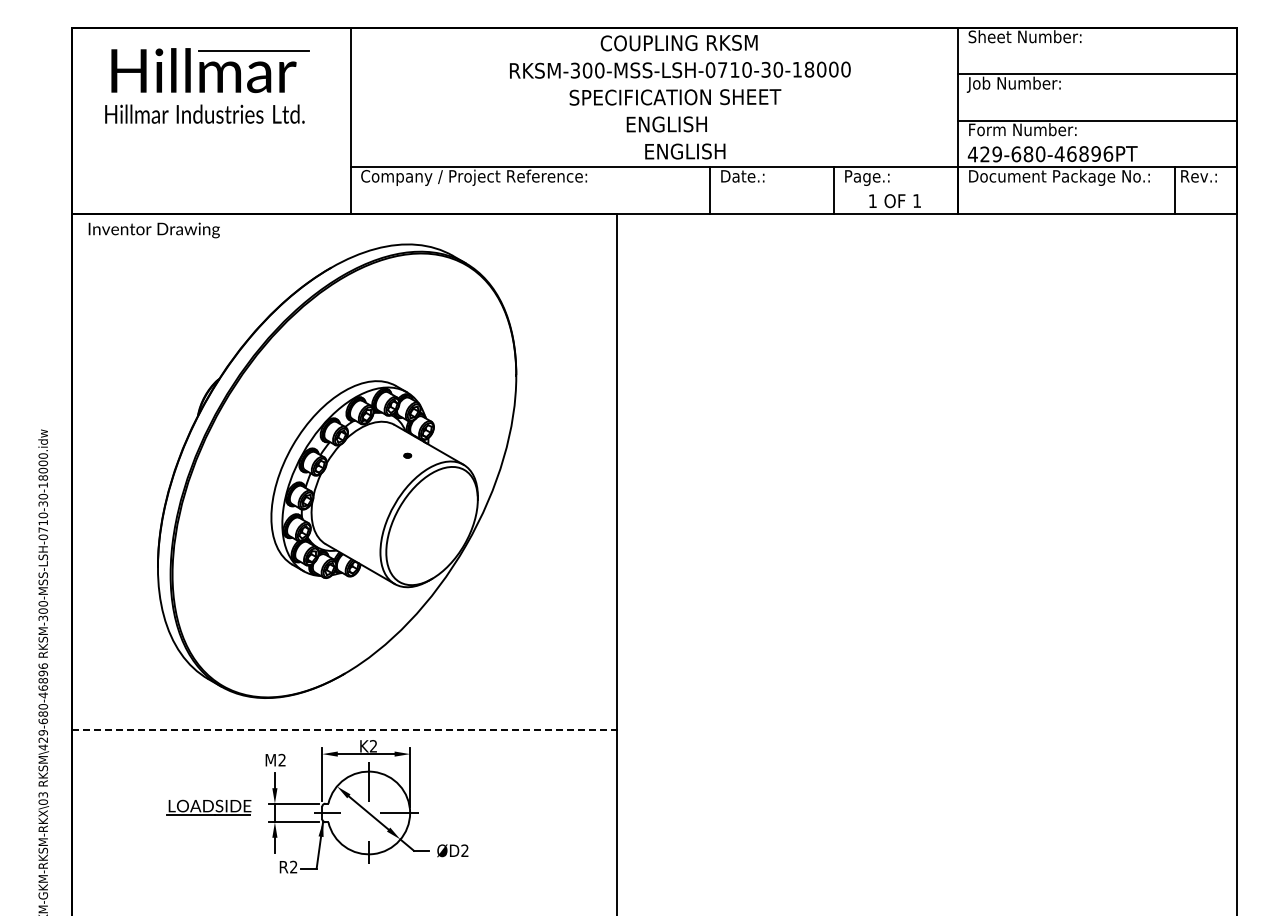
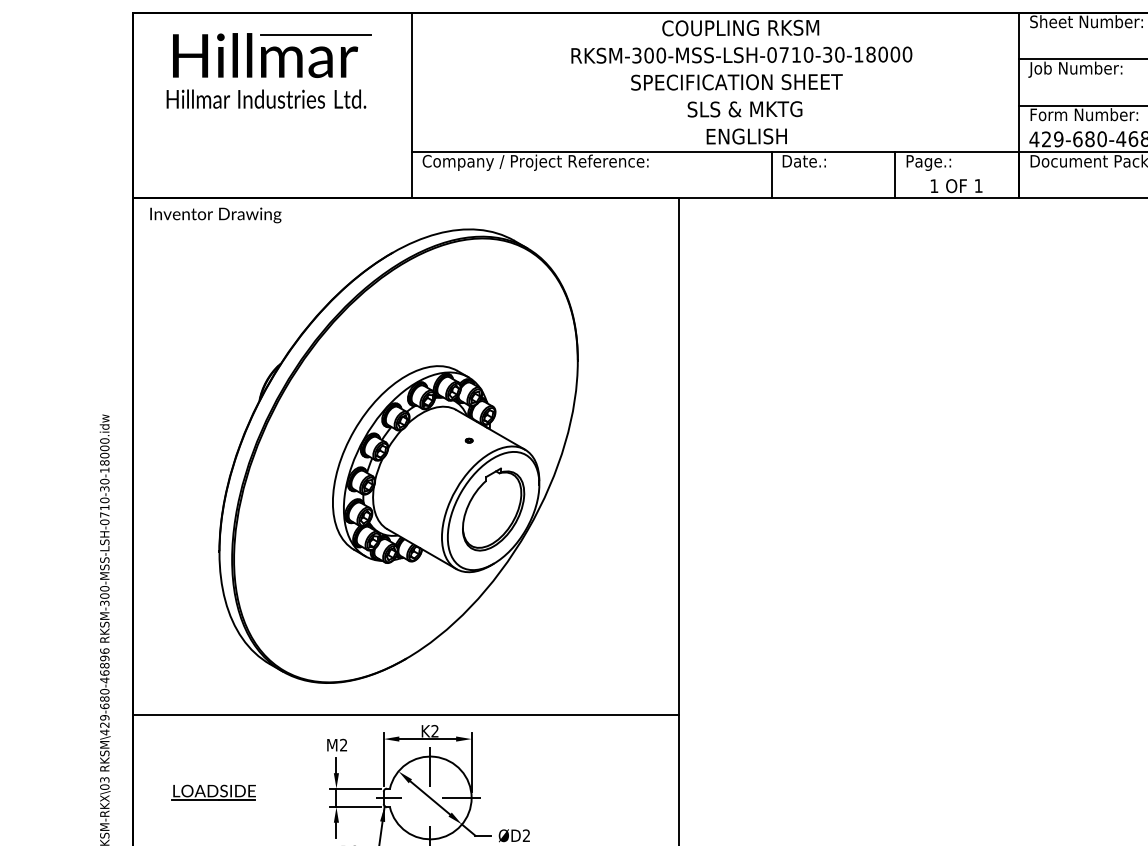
text: (683, 124) -> (745, 109), ENGLISH -> SLS & MKTG
part: (431, 524) -> (493, 509), added
line: (344, 730) -> (406, 715), dashed -> solid
part: (208, 807) -> (213, 792), moved

